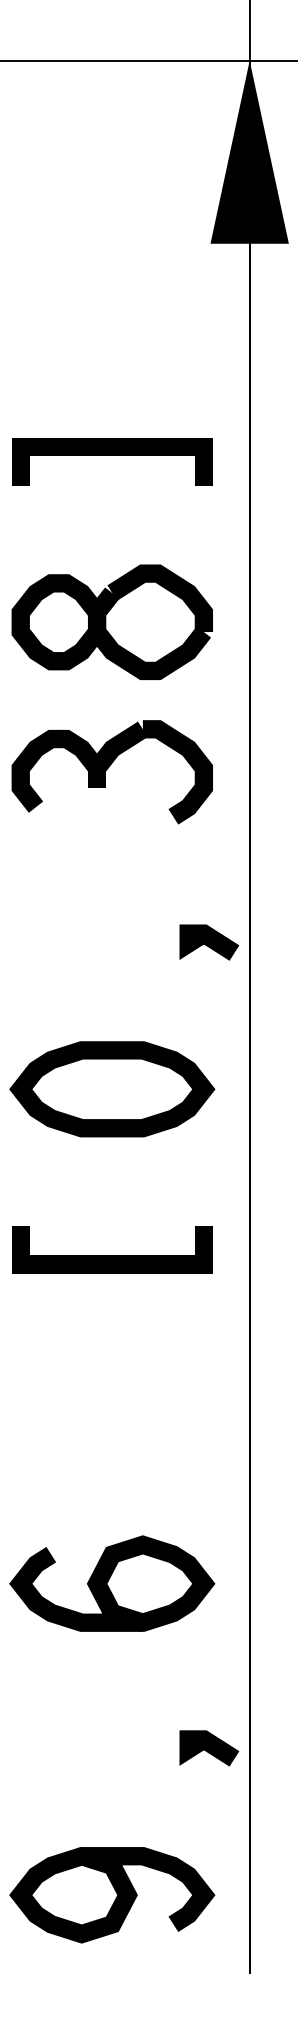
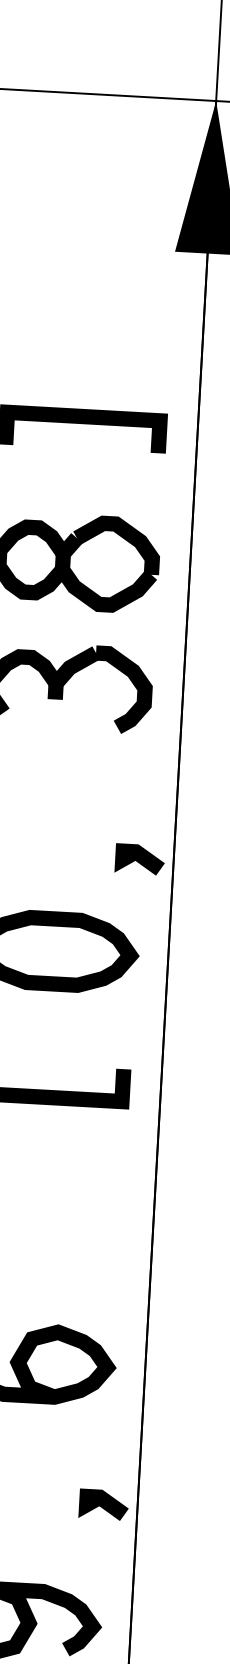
line: (209, 942) -> (140, 859), moved

